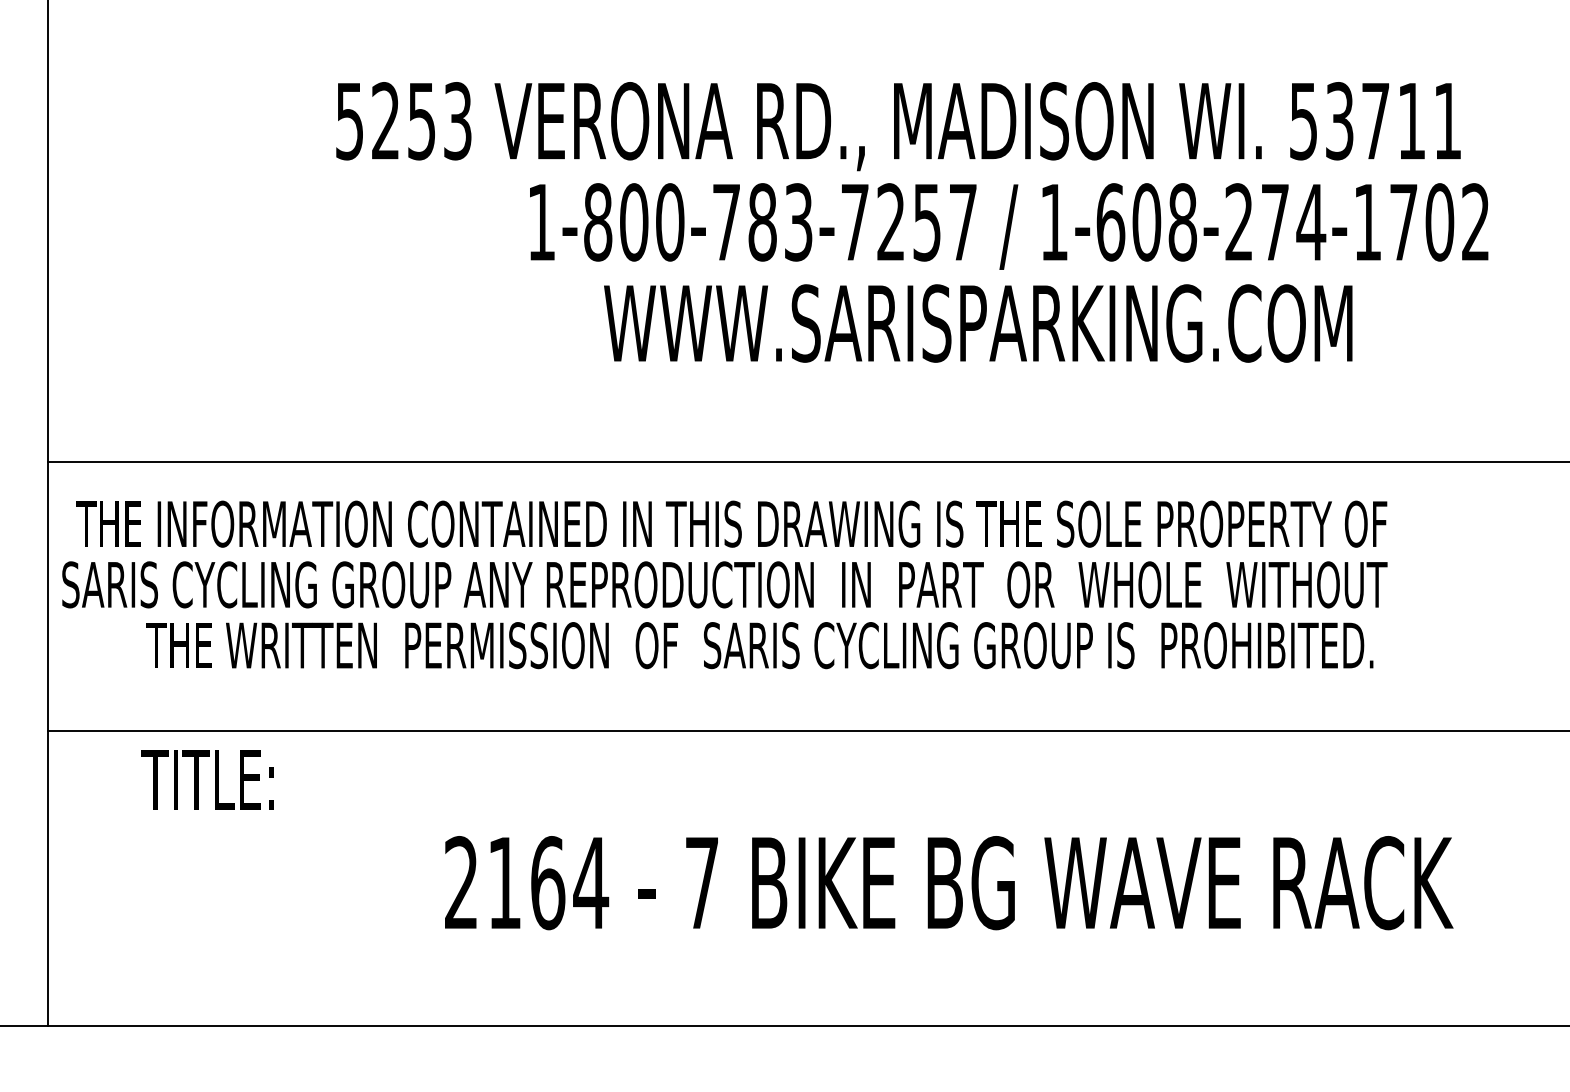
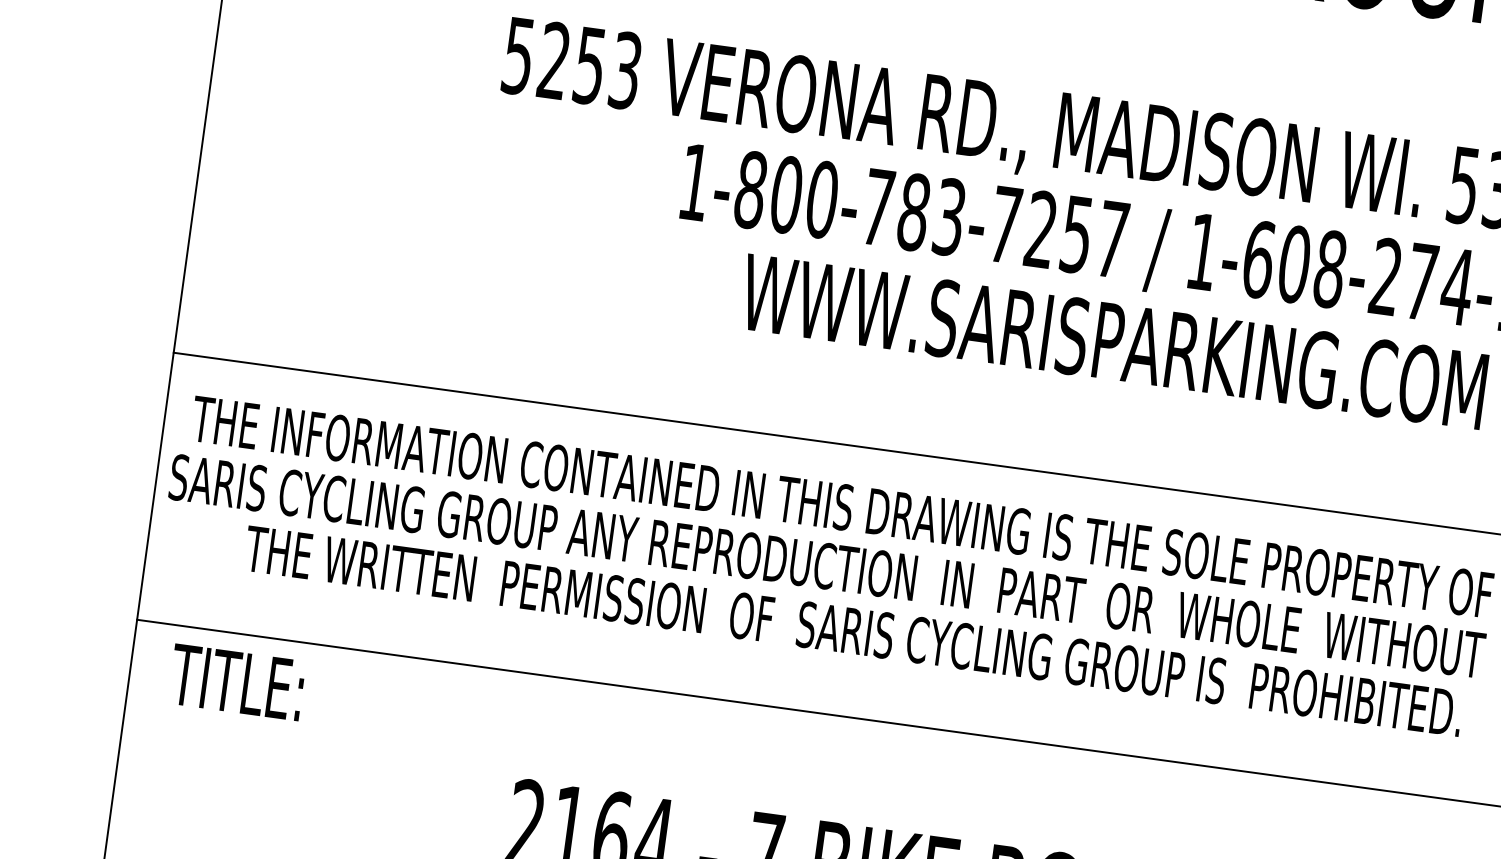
text: (207, 779) -> (236, 681), moved

